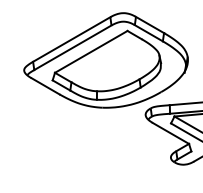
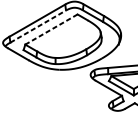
line: (72, 47) -> (37, 26), solid -> dashed
line: (91, 51) -> (51, 29), solid -> dashed

